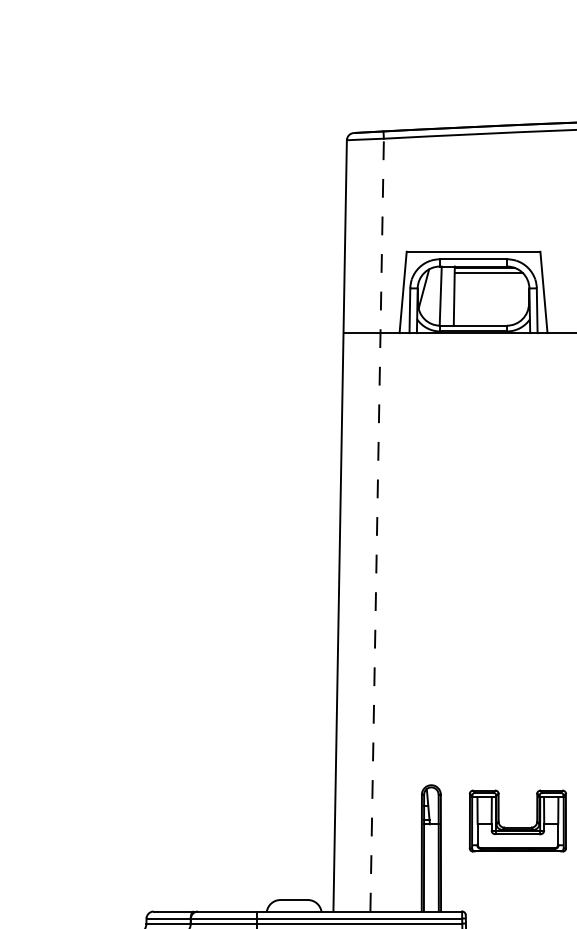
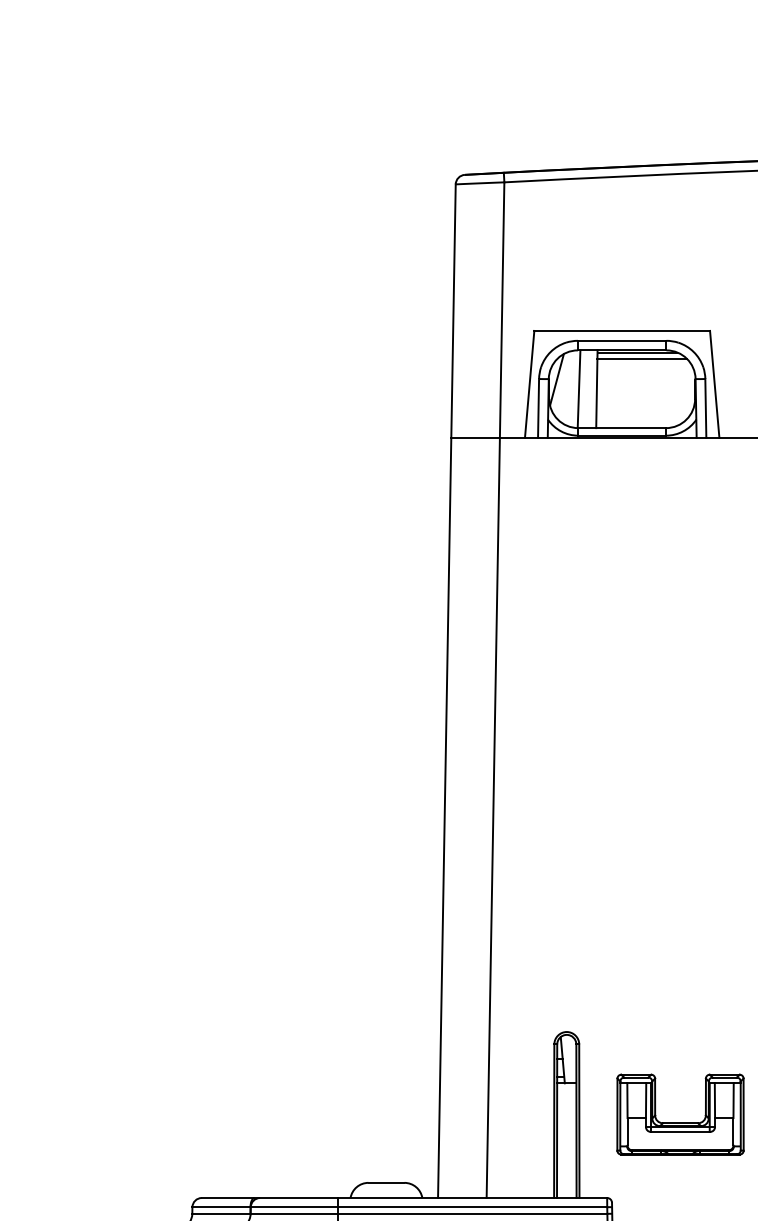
line: (377, 524) -> (495, 689), dashed -> solid
part: (517, 827) -> (679, 1123), moved

